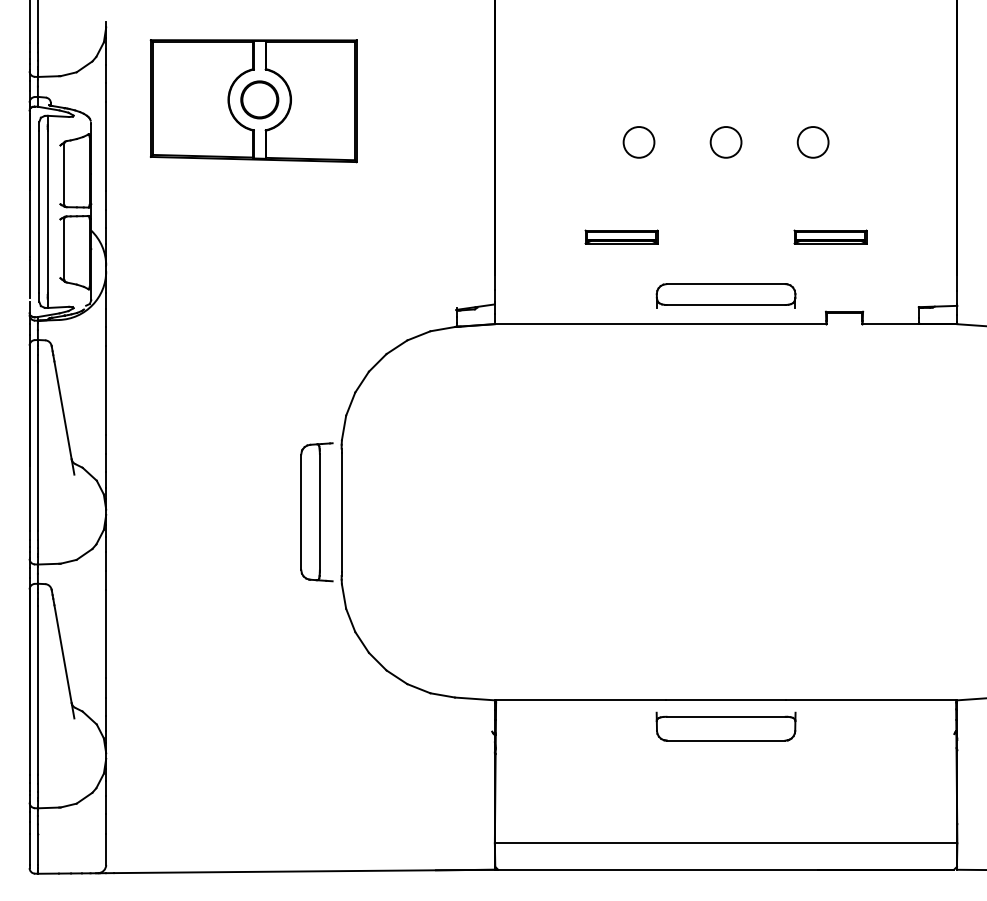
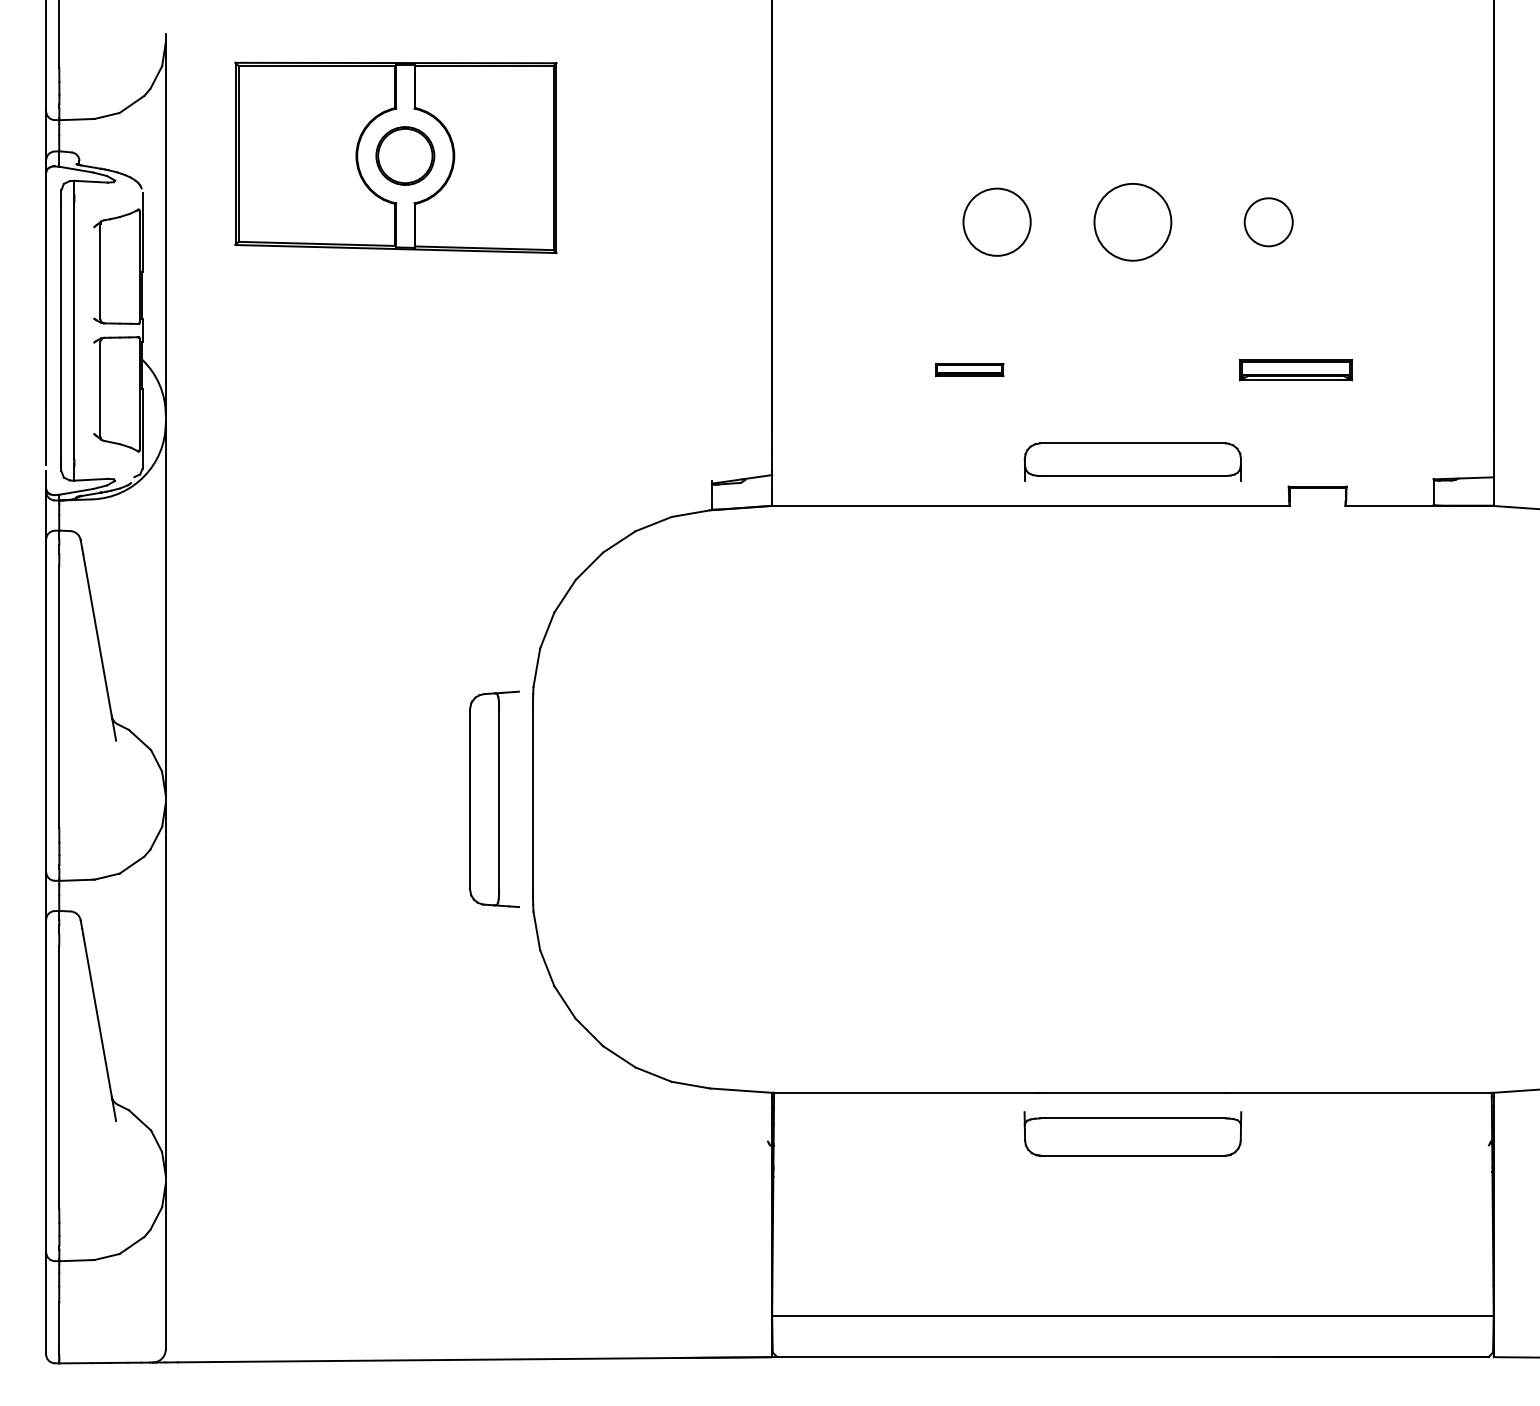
circle: (638, 142) -> (996, 222), size x1.4
circle: (725, 142) -> (1131, 222), size x1.6
part: (621, 236) -> (969, 369), size x0.6

